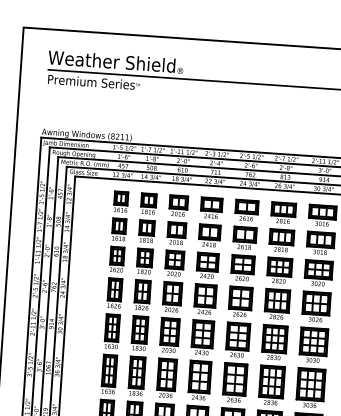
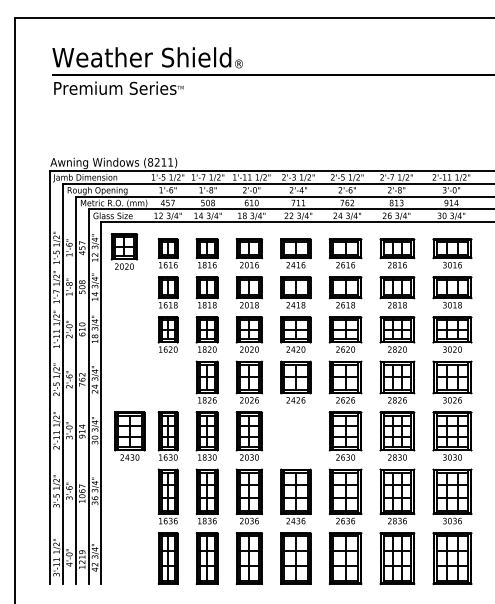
part: (90, 198) -> (124, 251), added
part: (114, 292) -> (167, 381), removed
part: (202, 337) -> (129, 435), moved

